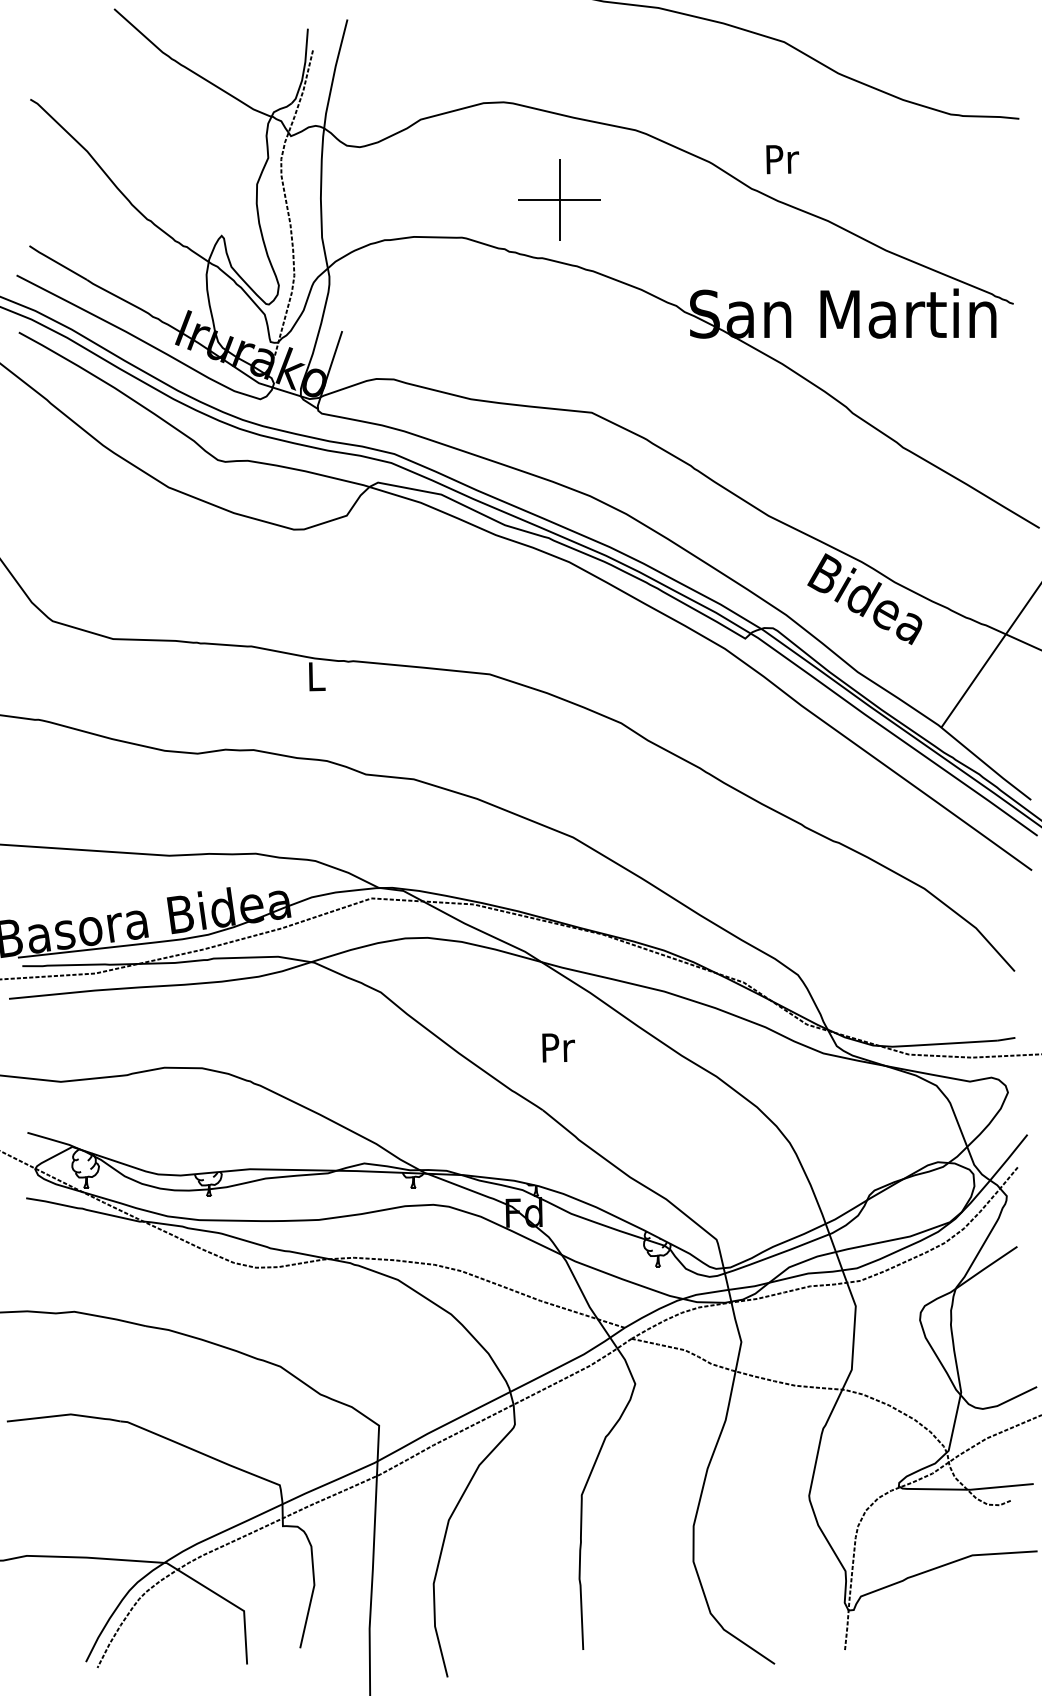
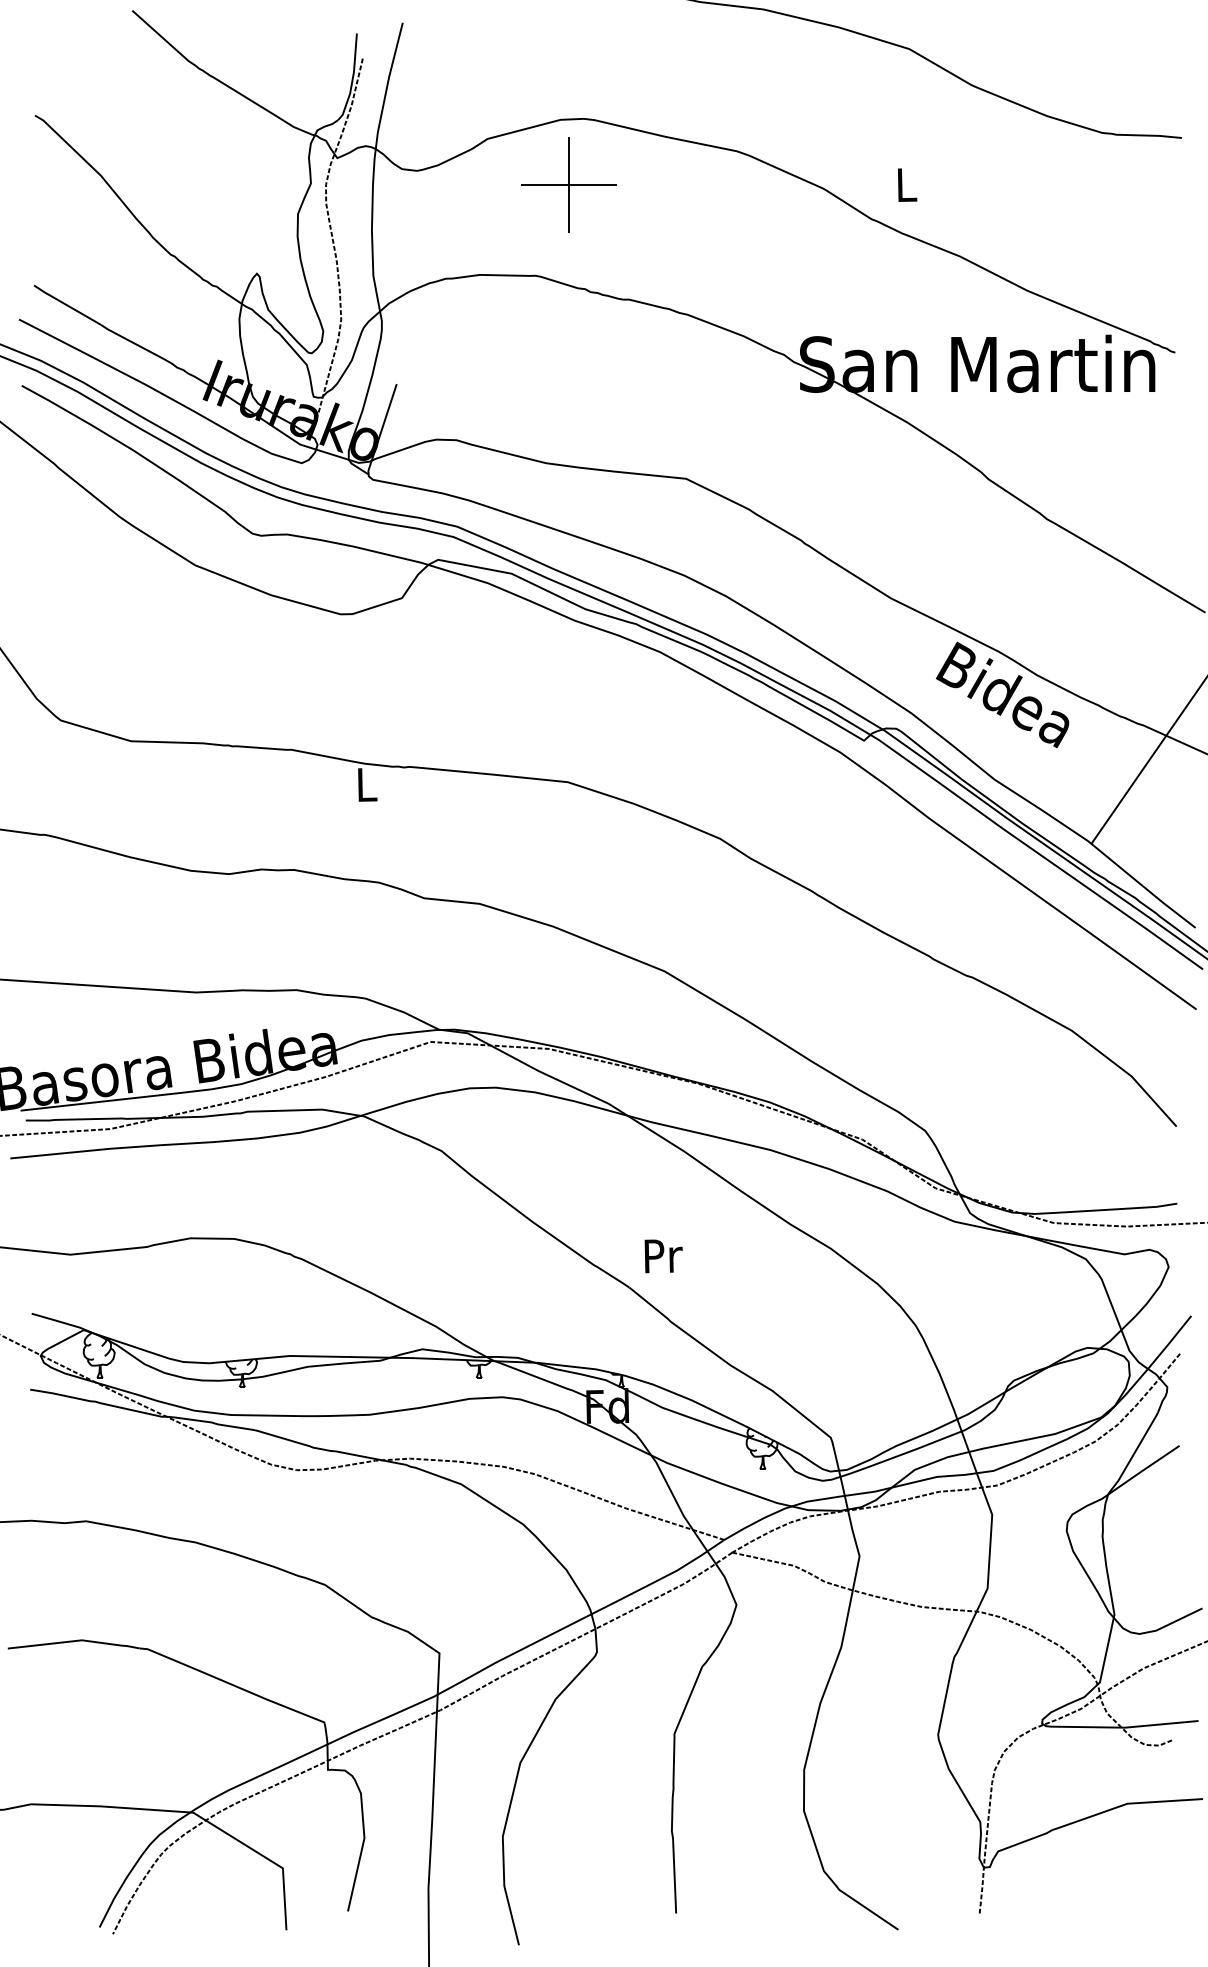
text: (782, 159) -> (907, 185), Pr -> L
part: (559, 199) -> (568, 184), moved
text: (558, 1048) -> (663, 1256), moved

